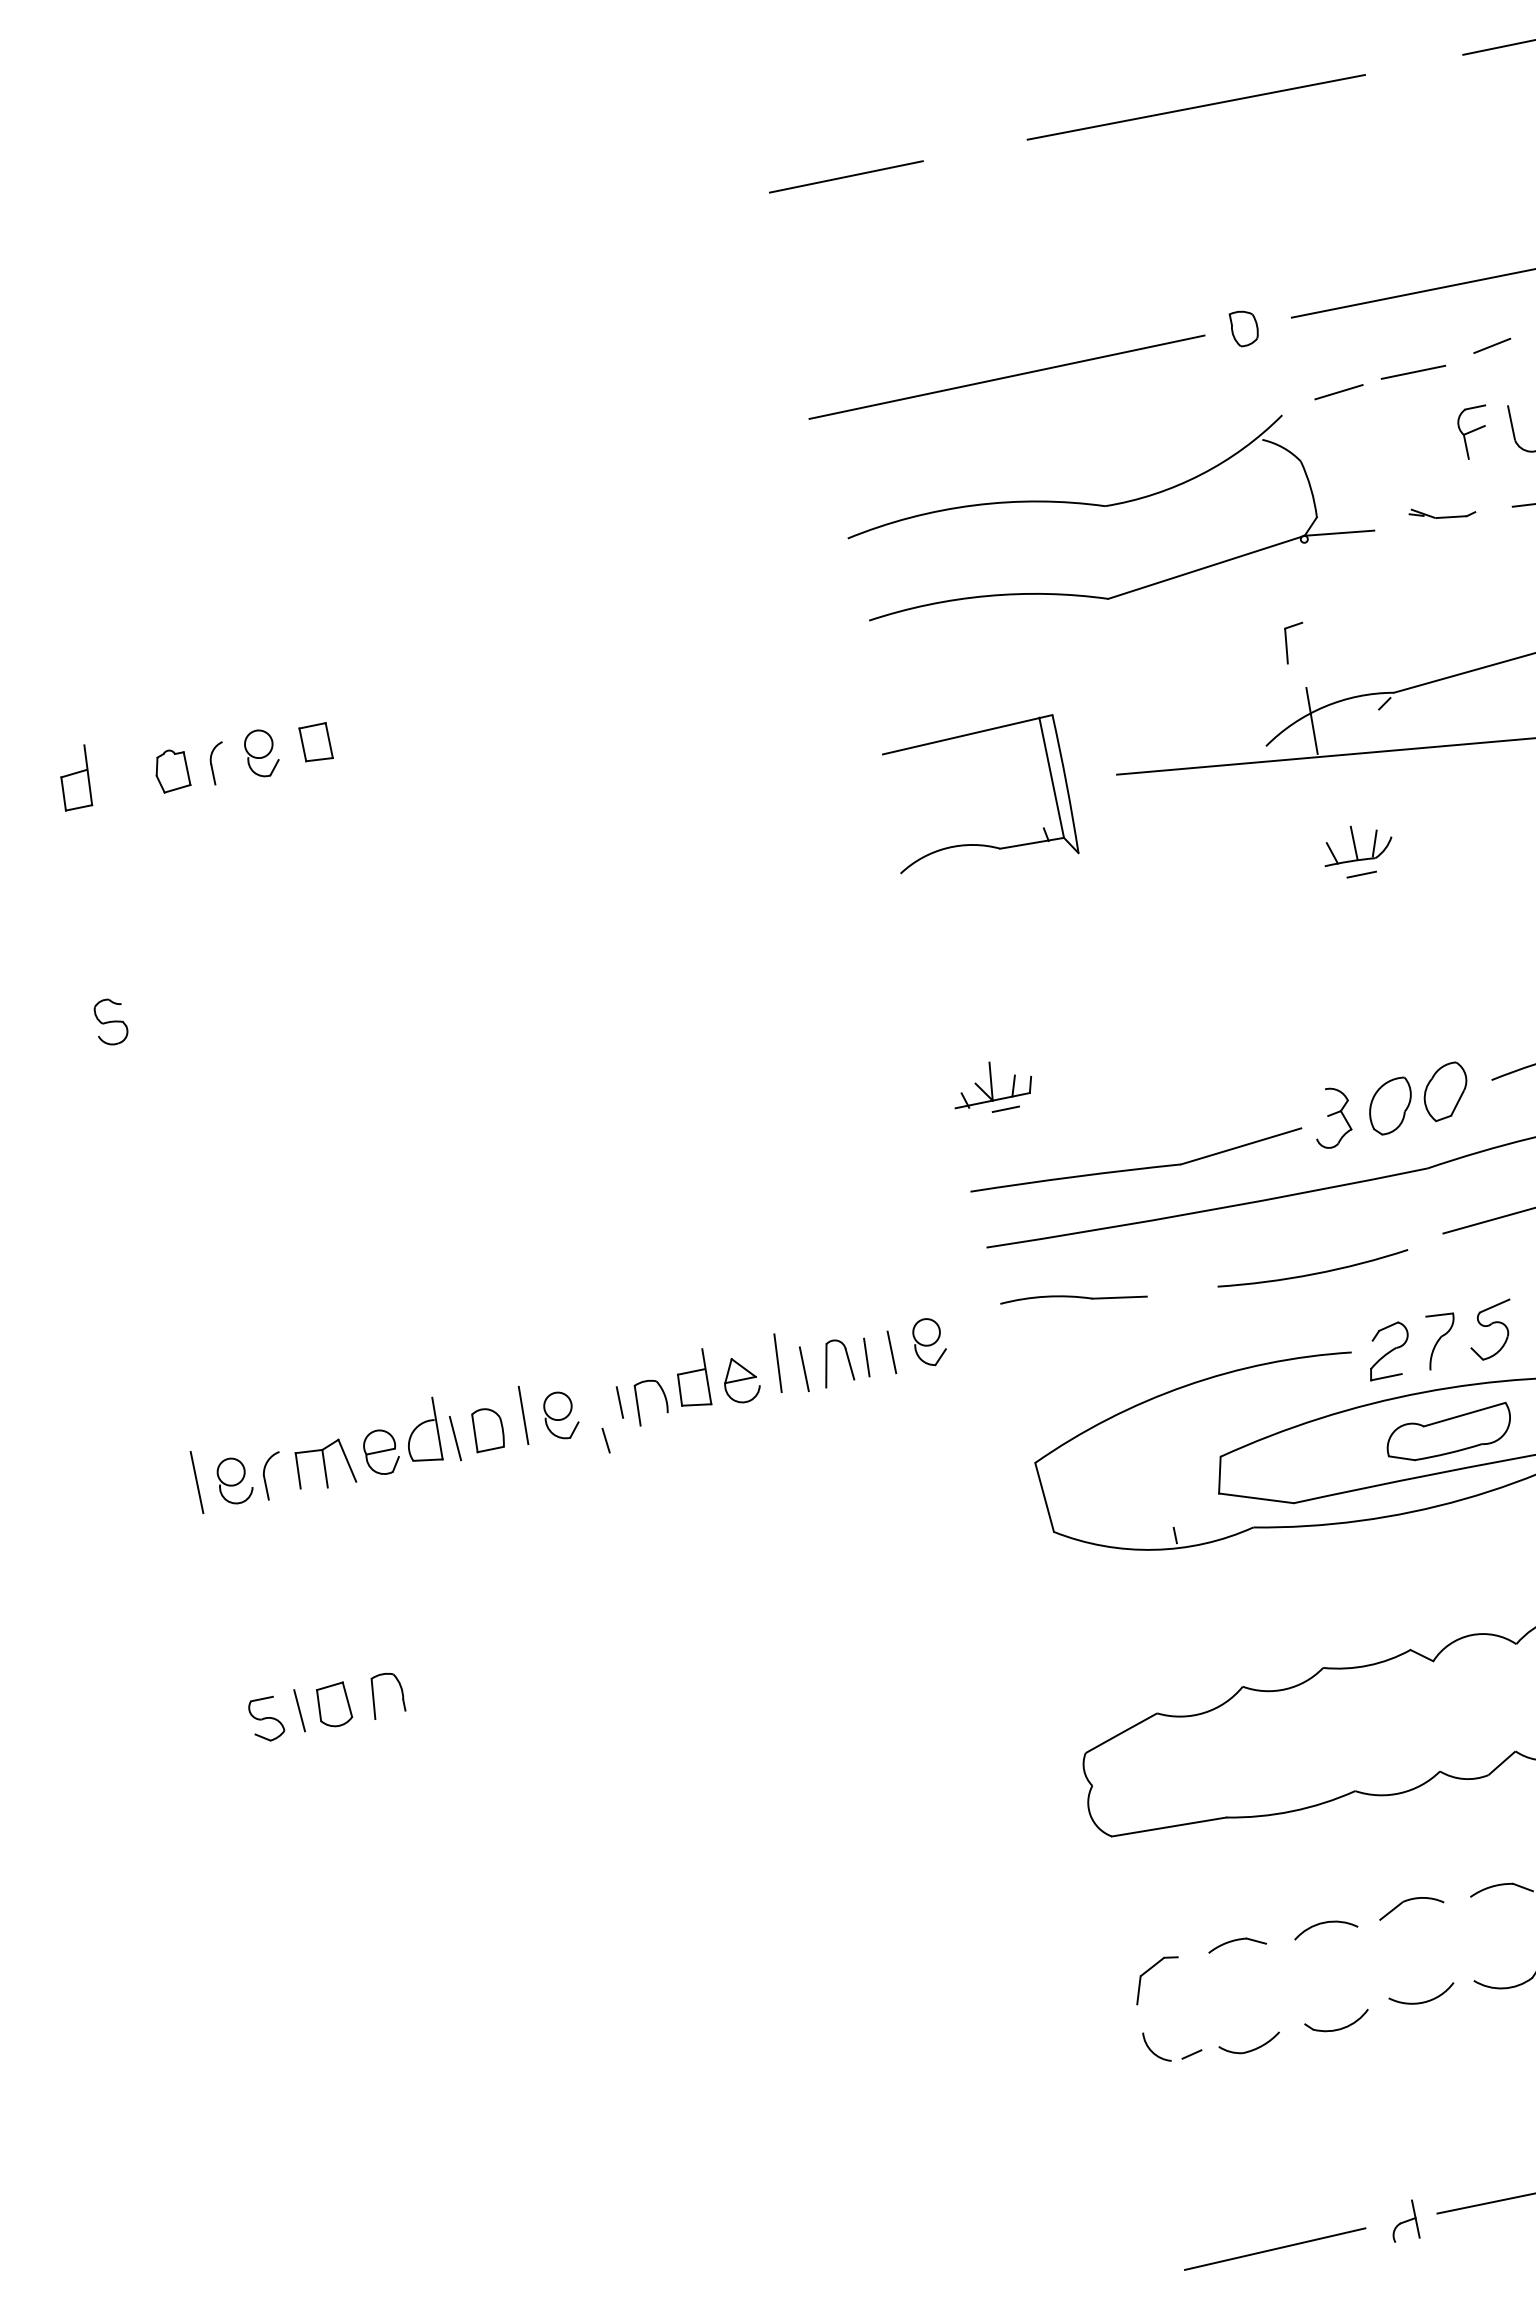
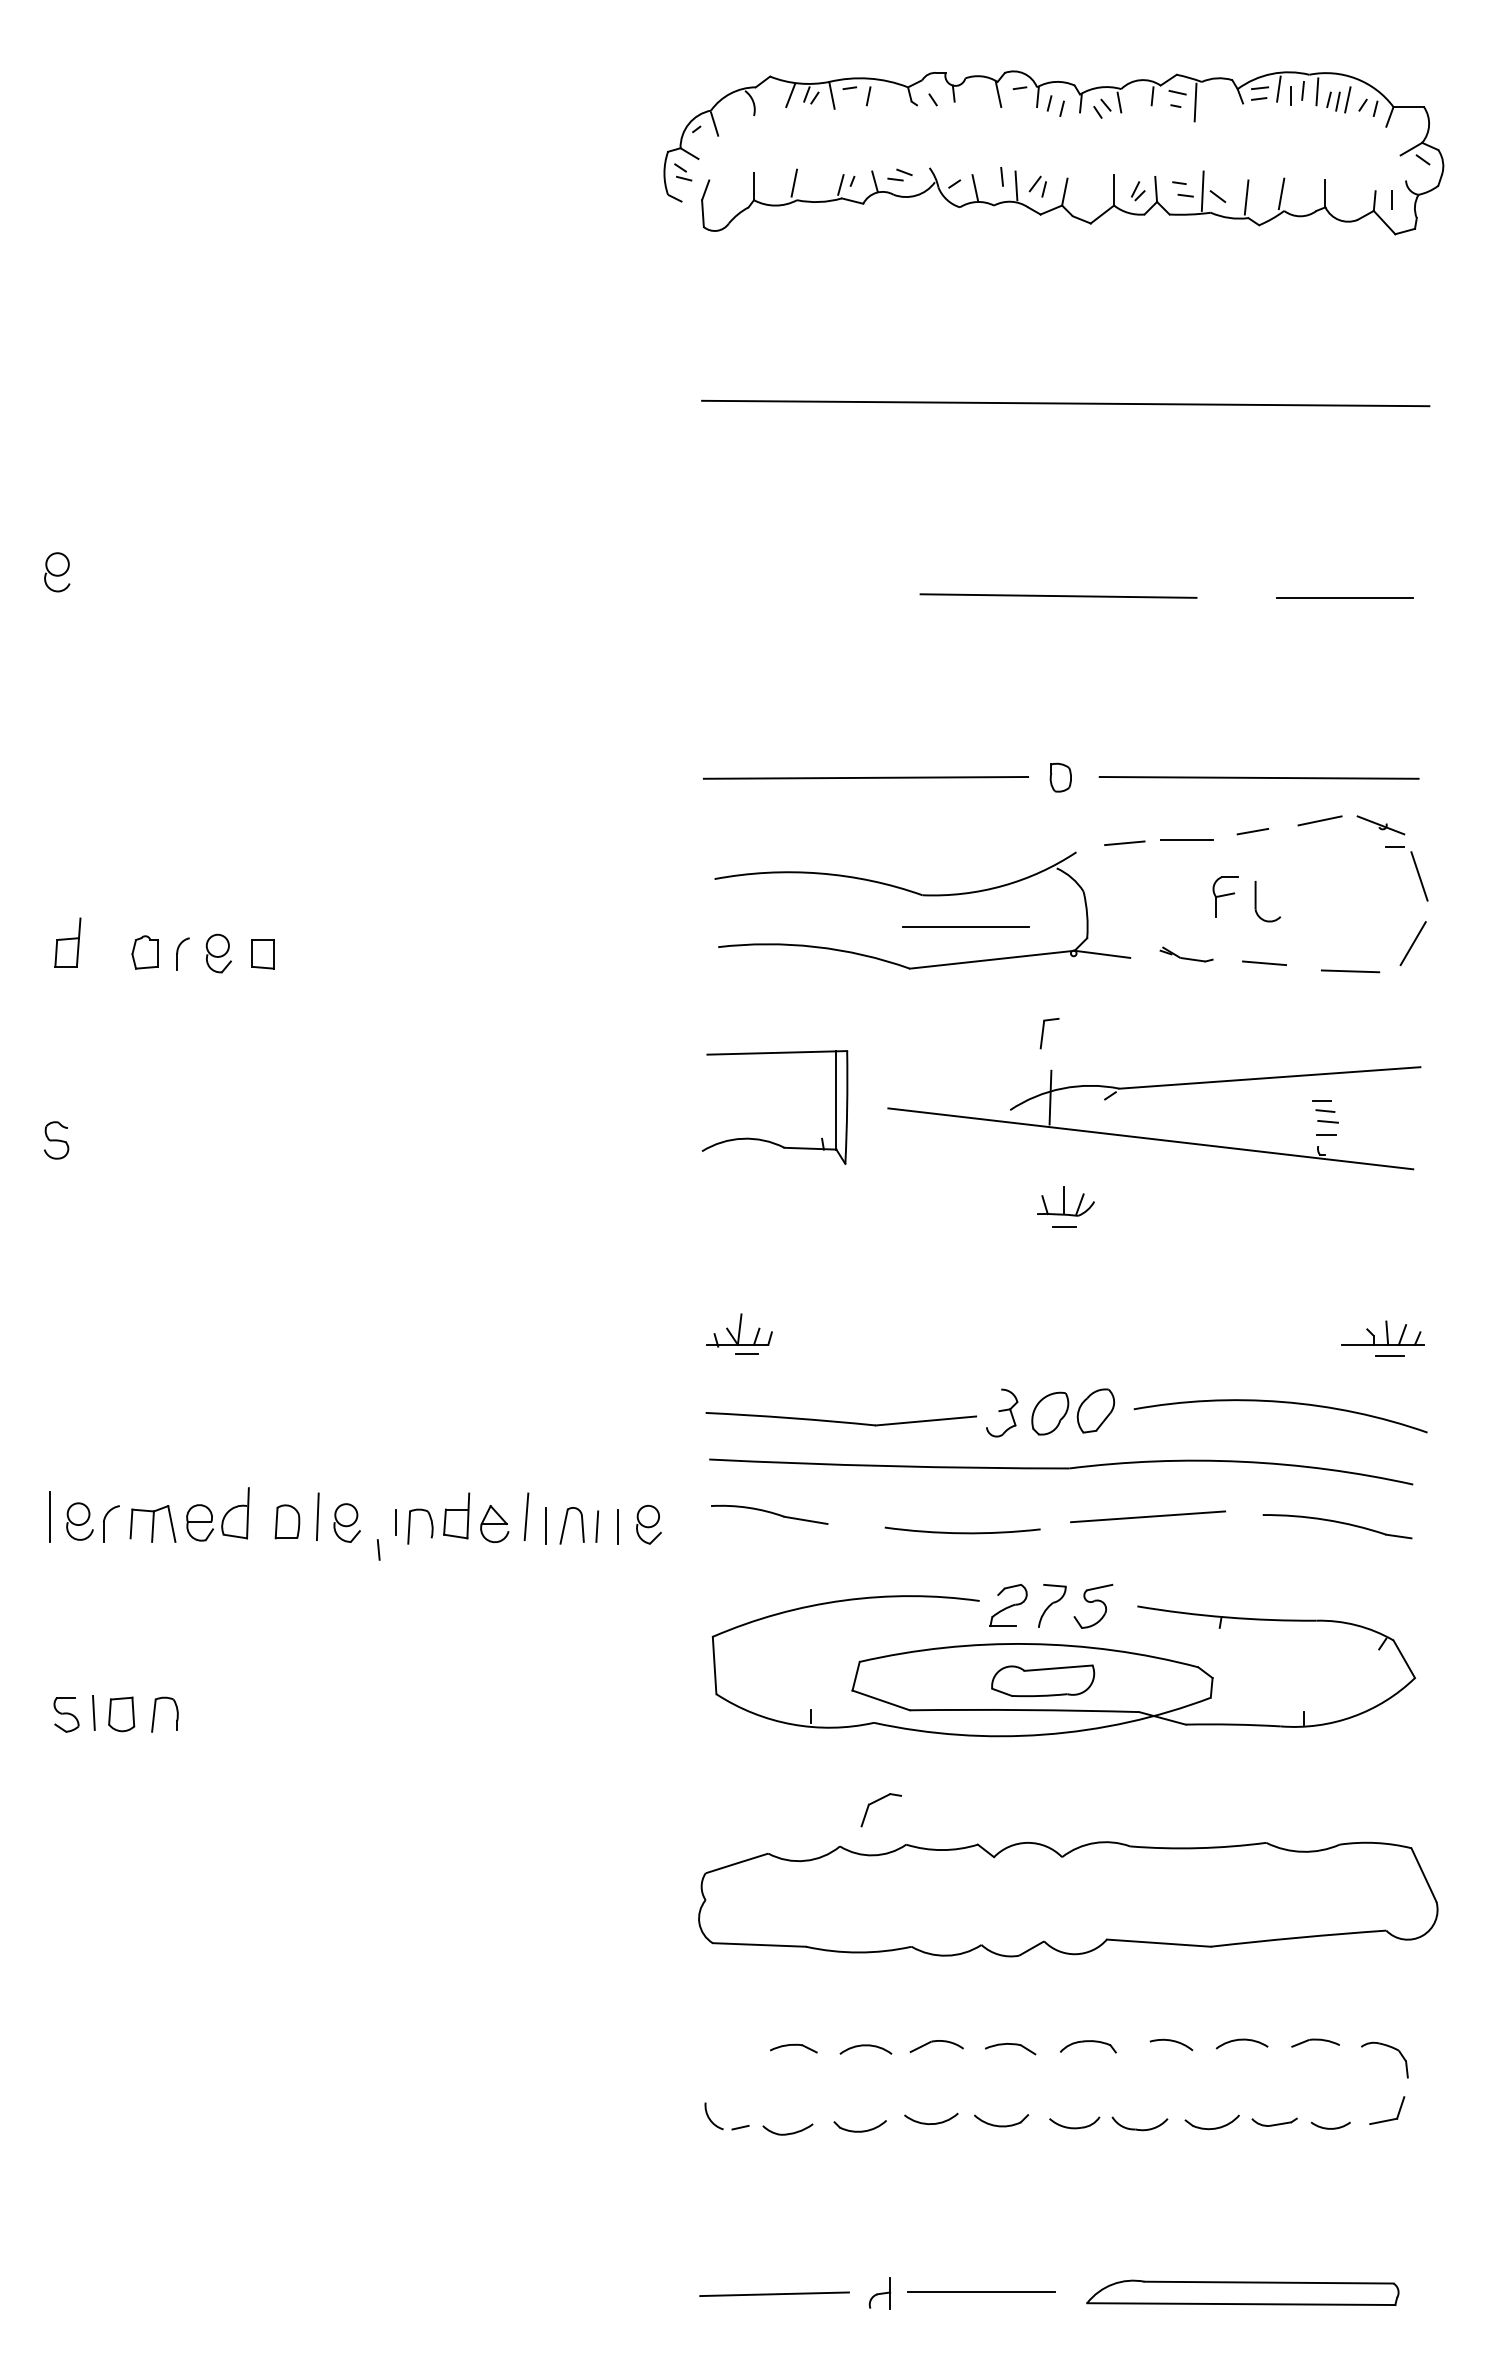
line: (845, 176) -> (965, 926), moved
line: (455, 1437) -> (260, 1523), removed
part: (1148, 1971) -> (875, 1802), moved

